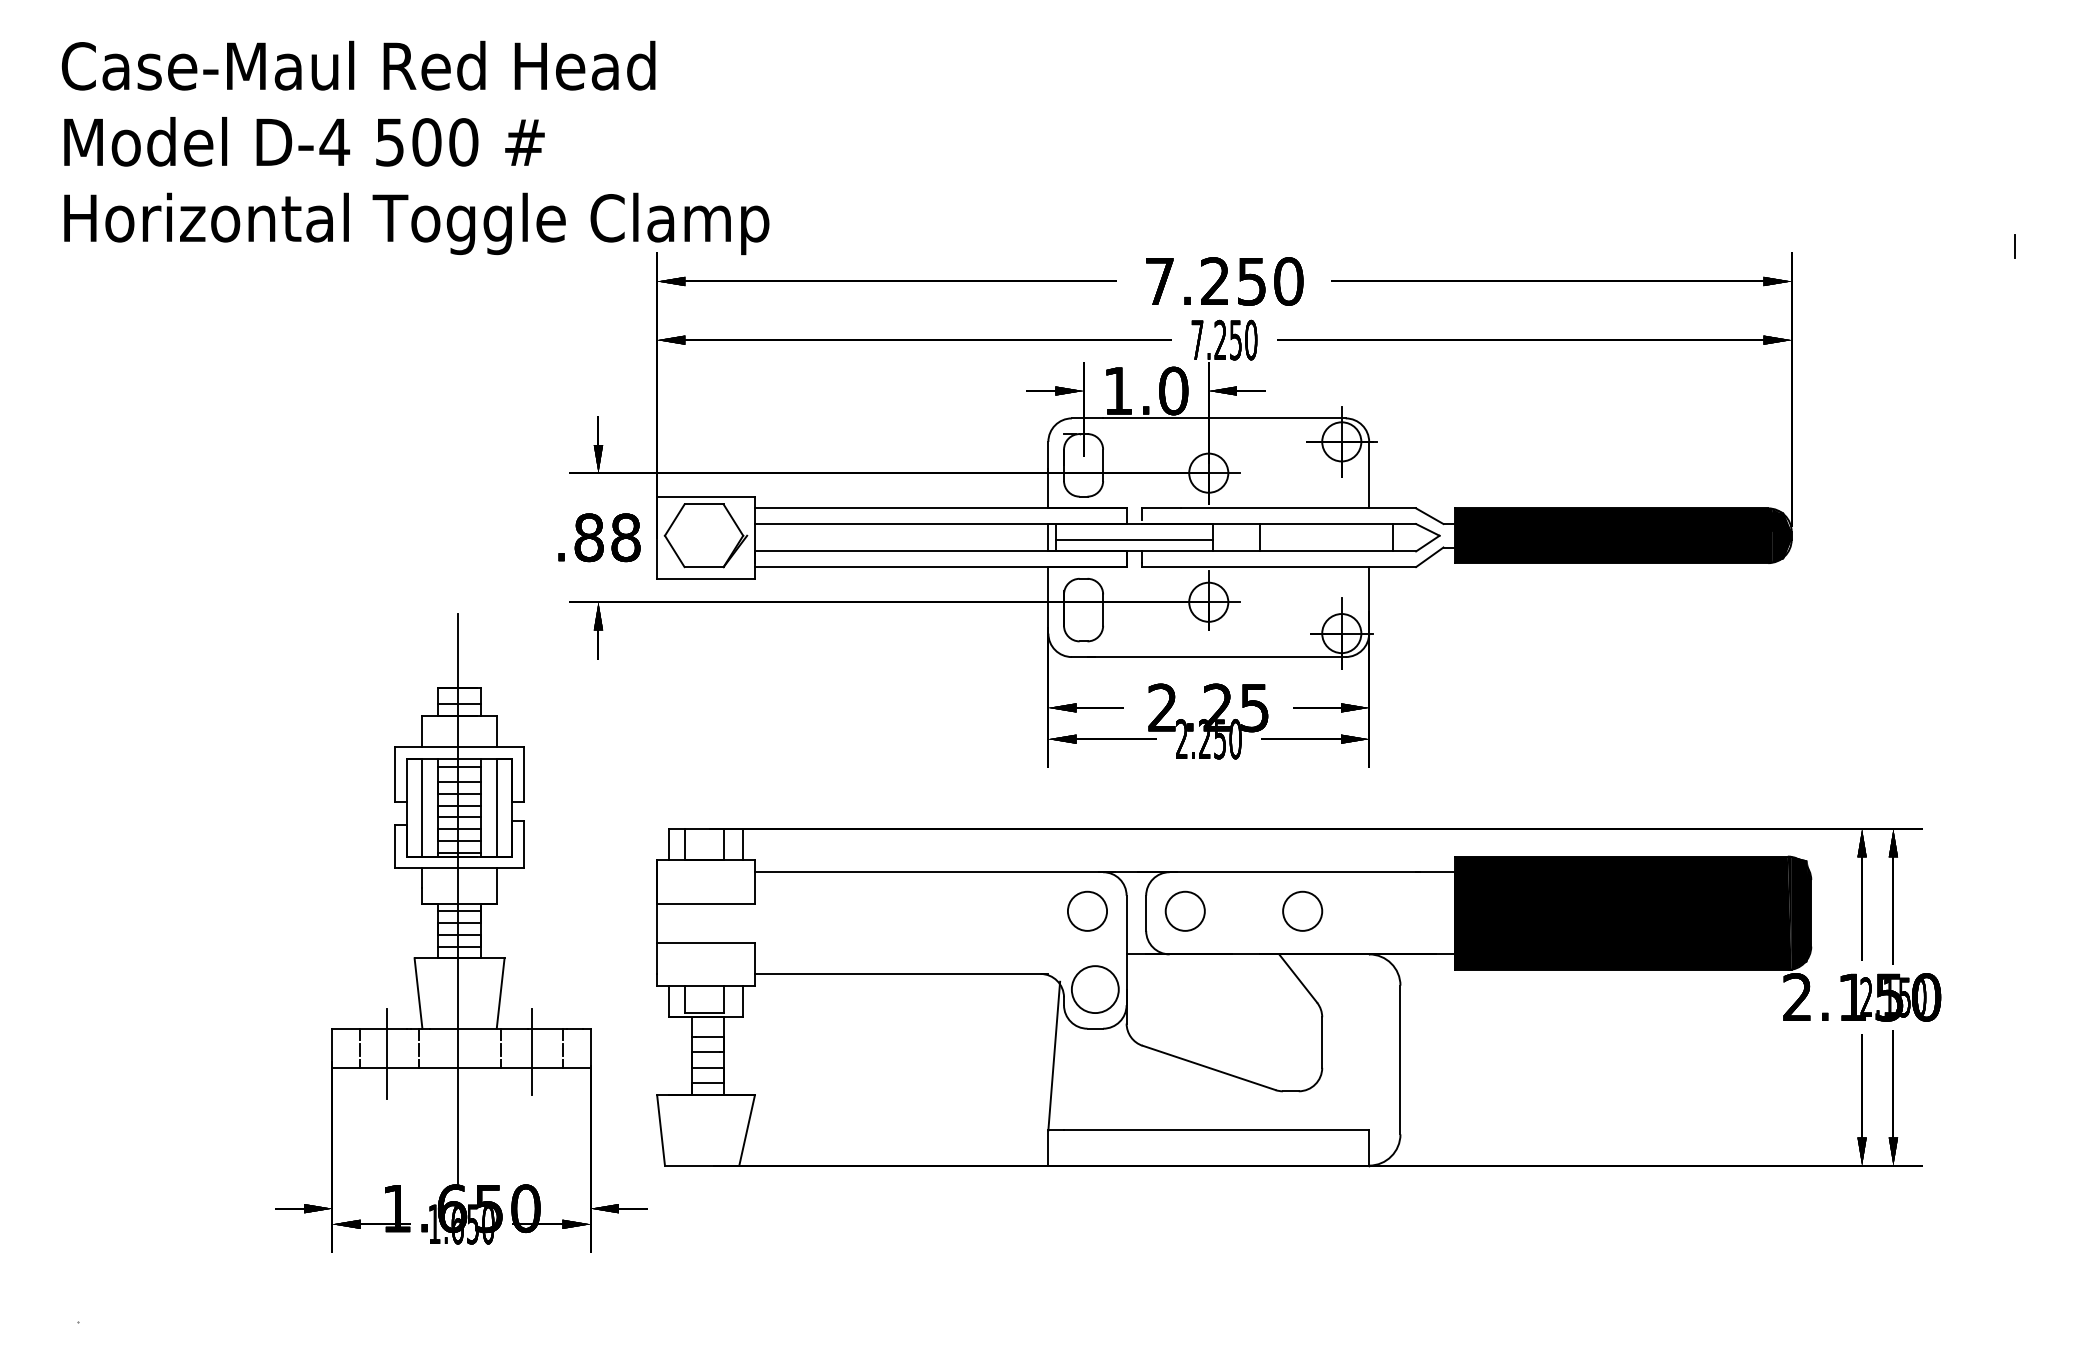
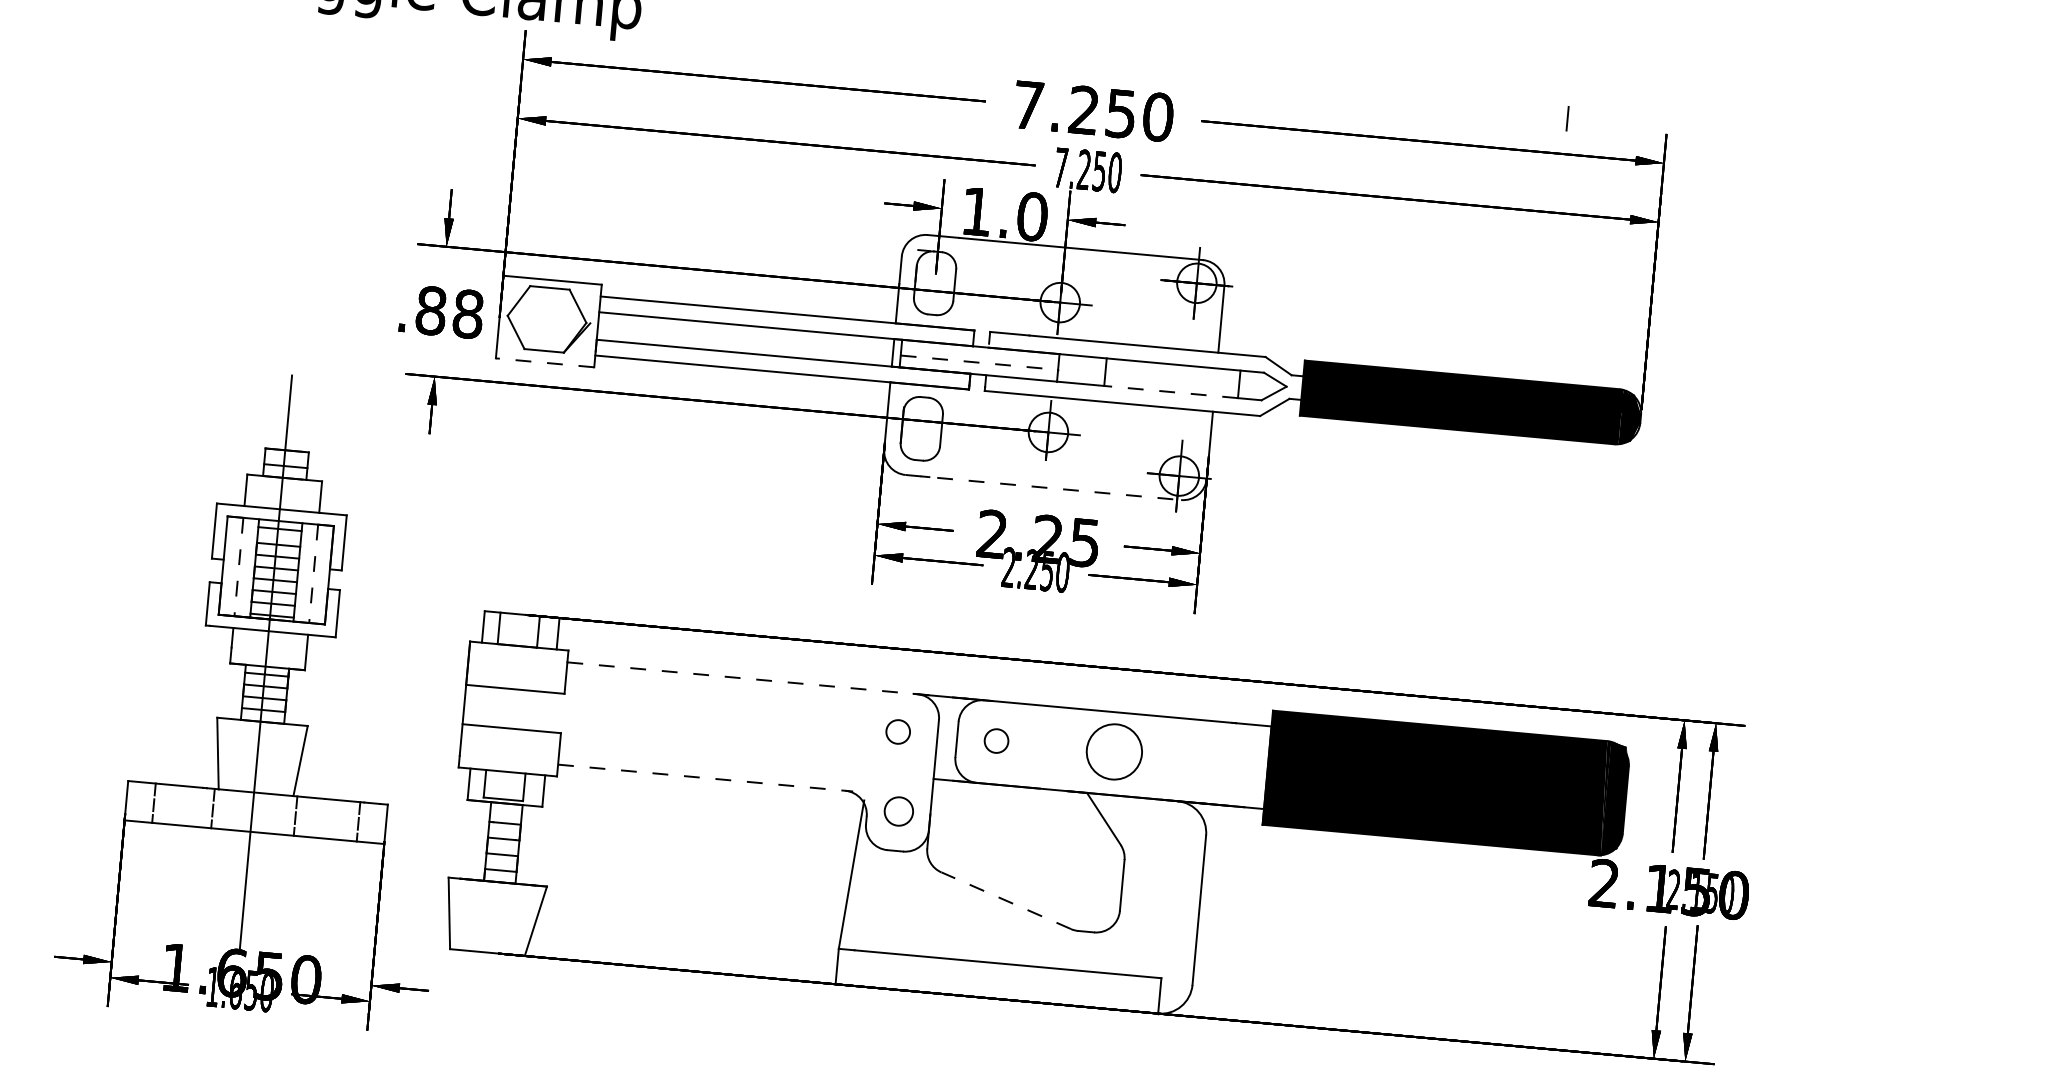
line: (2014, 246) -> (1567, 118), moved
line: (1134, 539) -> (979, 362), solid -> dashed
line: (1326, 551) -> (1171, 392), solid -> dashed
line: (706, 578) -> (545, 362), solid -> dashed
line: (1208, 657) -> (1043, 487), solid -> dashed
line: (422, 807) -> (239, 566), solid -> dashed
line: (496, 807) -> (313, 573), solid -> dashed
line: (934, 872) -> (747, 679), solid -> dashed
circle: (1087, 910) -> (898, 731), size x0.6
circle: (1184, 910) -> (995, 740), size x0.6
circle: (1302, 910) -> (1114, 750), size x1.4
line: (901, 973) -> (705, 777), solid -> dashed
circle: (1094, 989) -> (898, 811), size x0.6
line: (531, 1052) -> (326, 823), removed
line: (387, 1054) -> (181, 812), removed
line: (1208, 1067) -> (1005, 900), solid -> dashed

